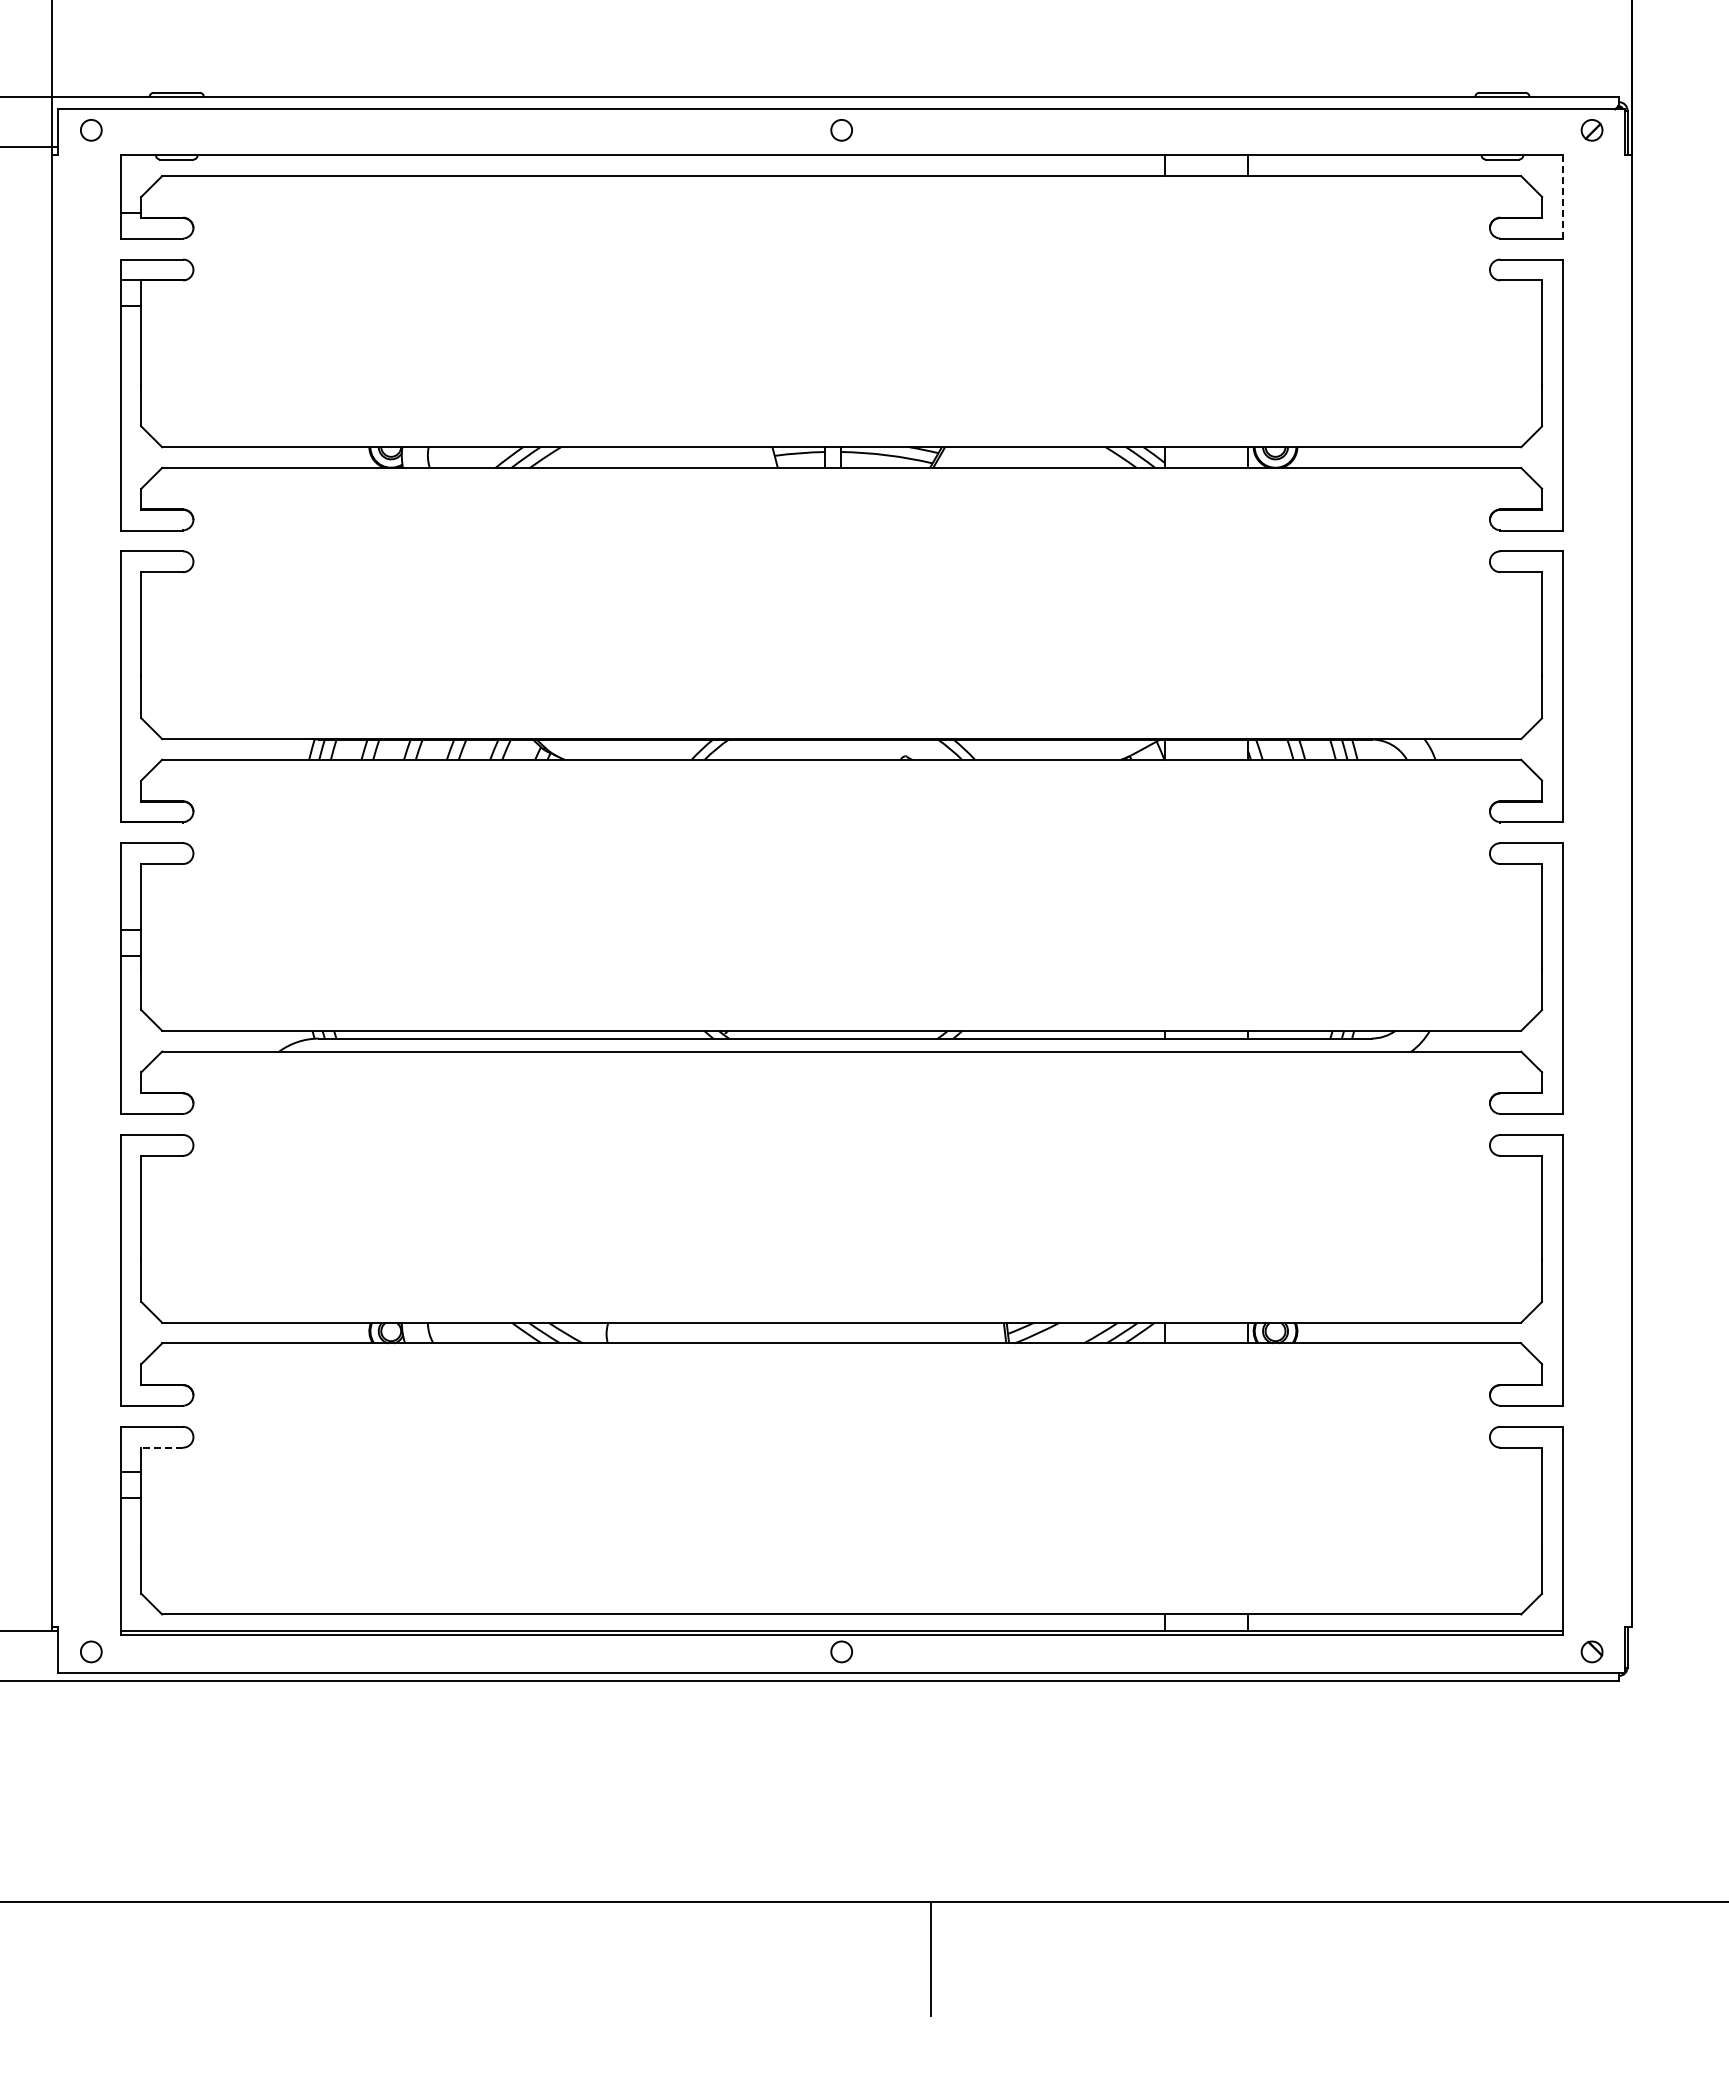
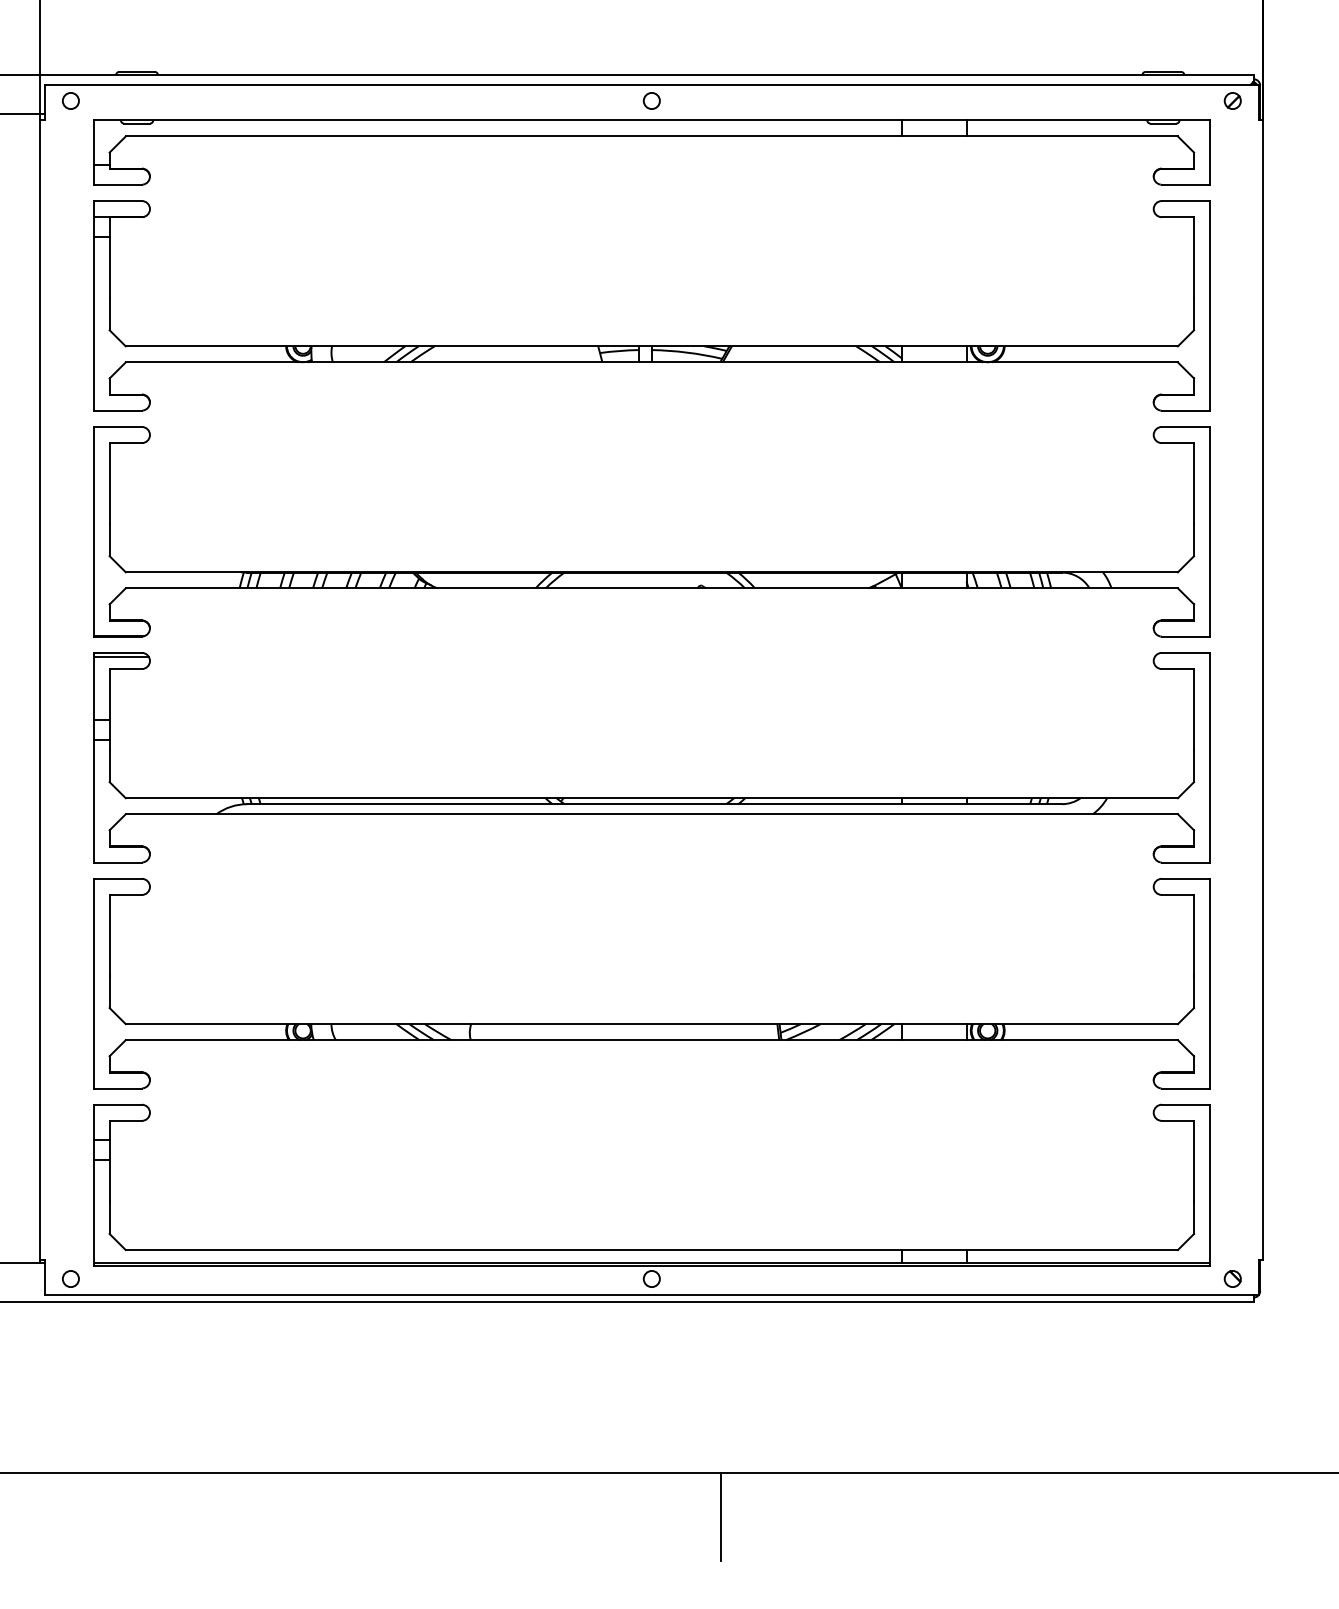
line: (1562, 197) -> (1209, 153), dashed -> solid
line: (155, 847) -> (120, 656), added
line: (162, 1447) -> (126, 1120), dashed -> solid

